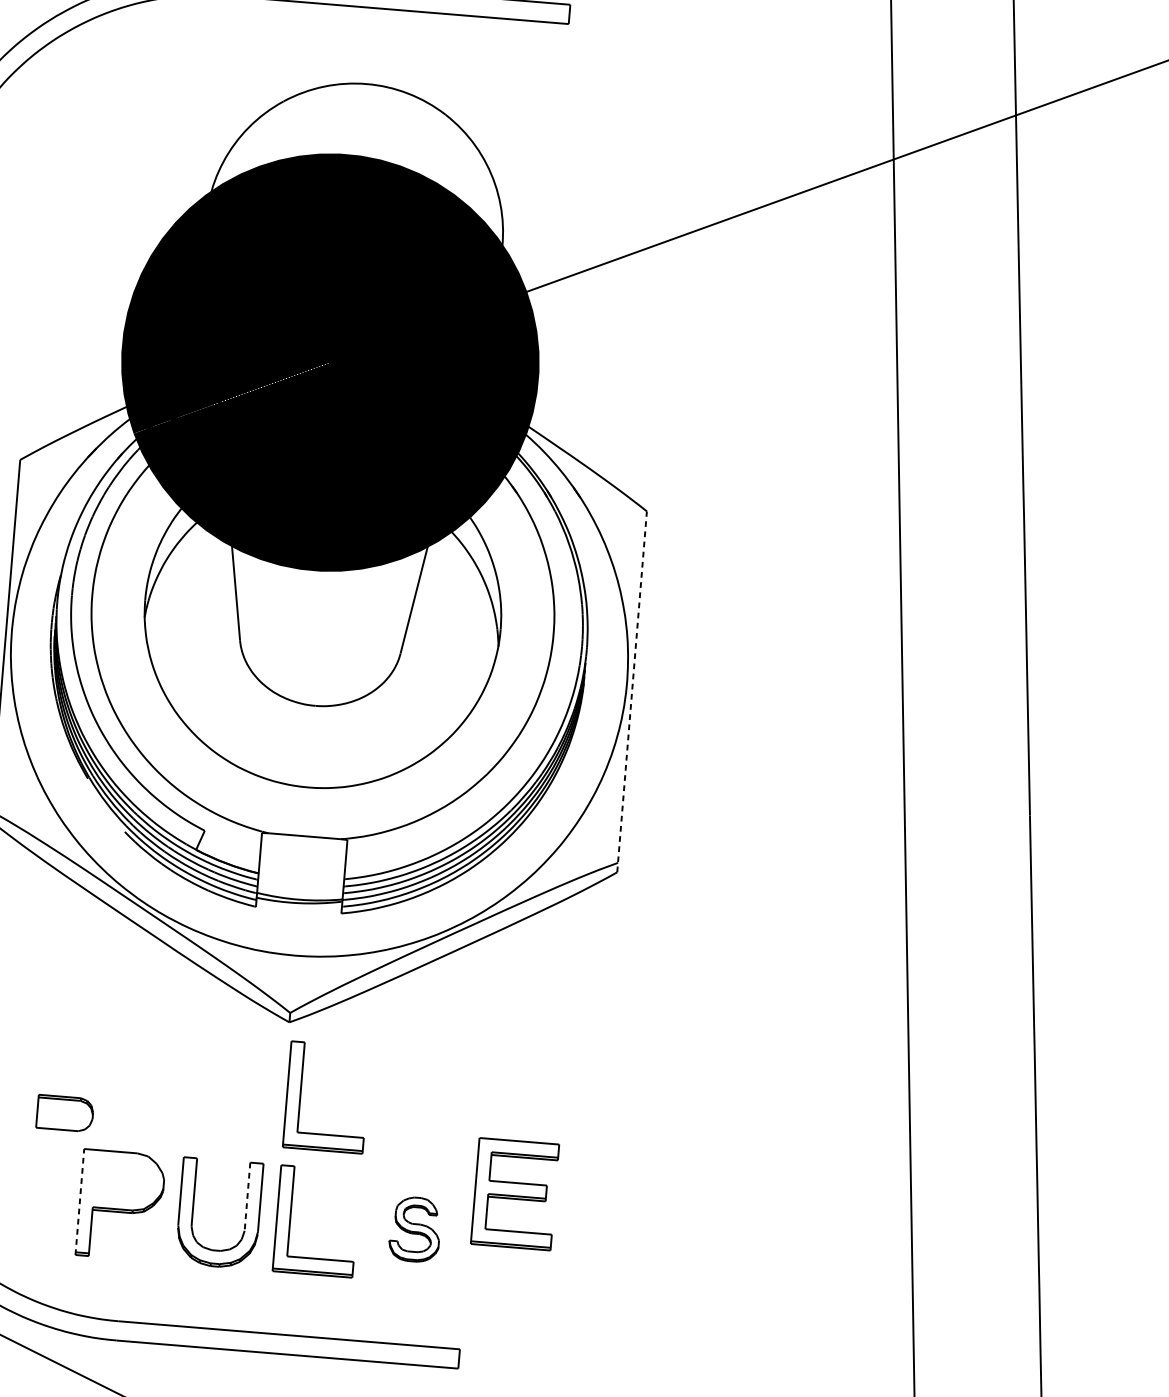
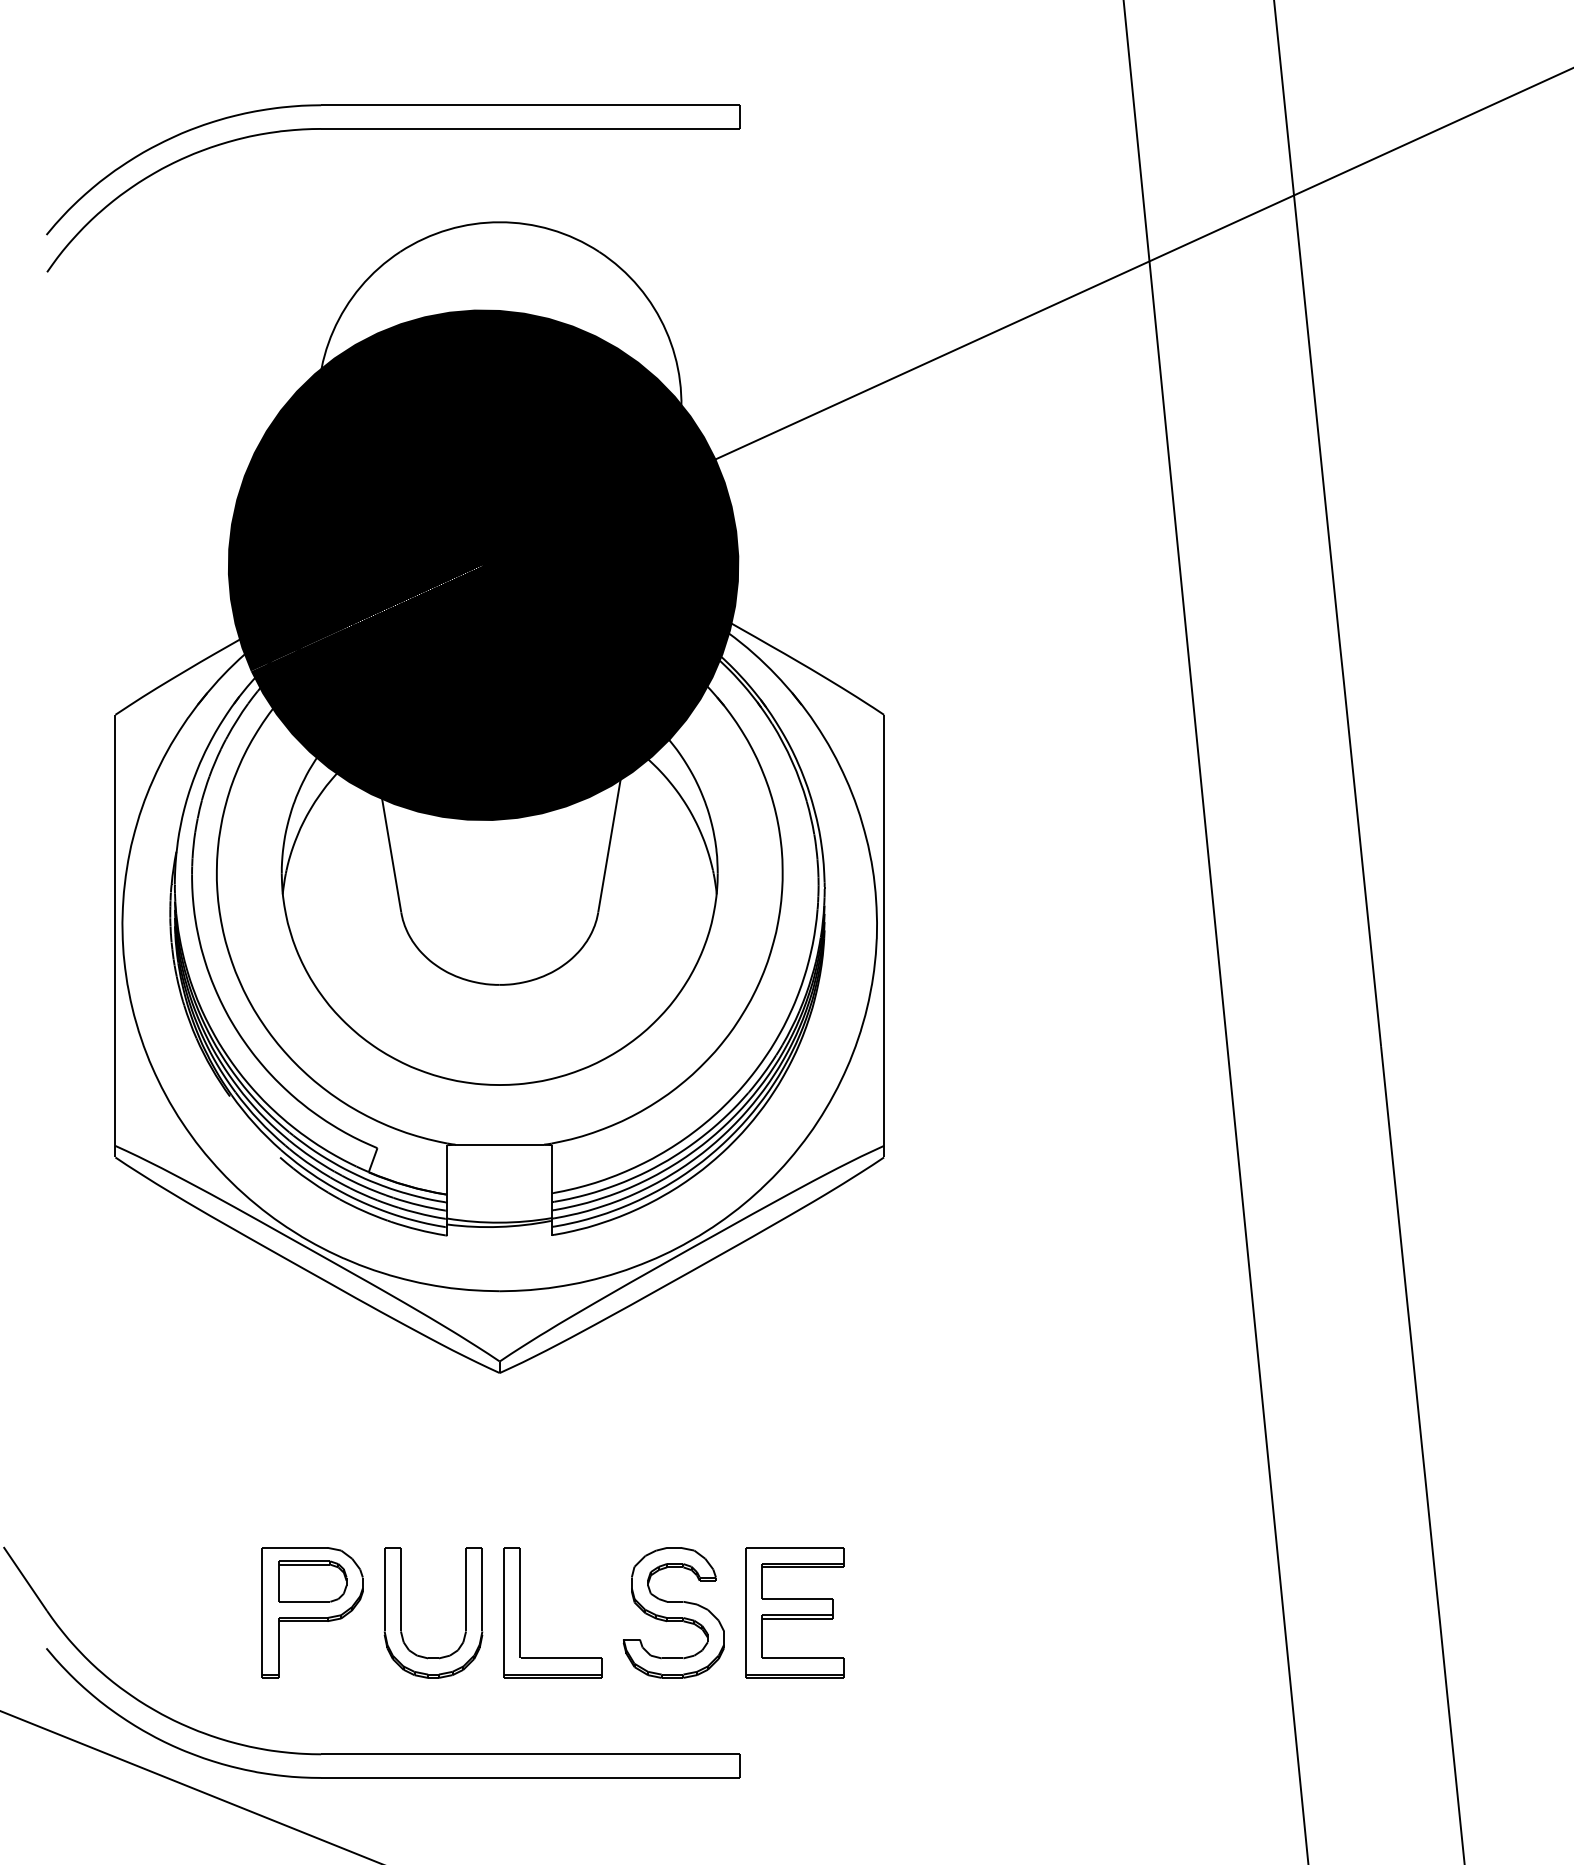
line: (632, 691) -> (884, 935), dashed -> solid
part: (300, 1095) -> (520, 1460), removed
part: (65, 1113) -> (312, 1581), moved
part: (514, 1193) -> (794, 1612), moved
line: (247, 1196) -> (466, 1589), dashed -> solid
line: (79, 1201) -> (262, 1612), dashed -> solid
part: (415, 1229) -> (673, 1612), size x1.67

